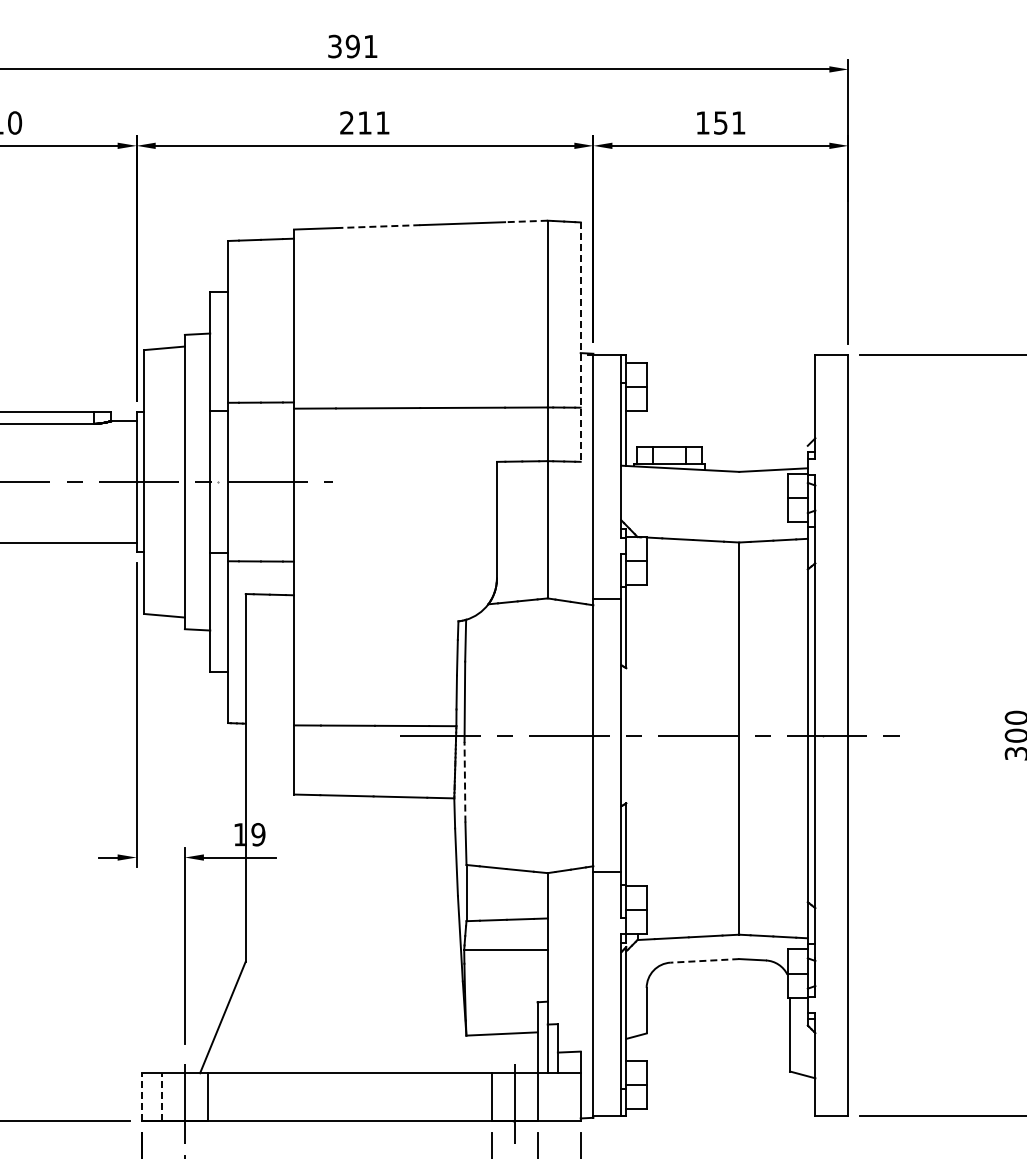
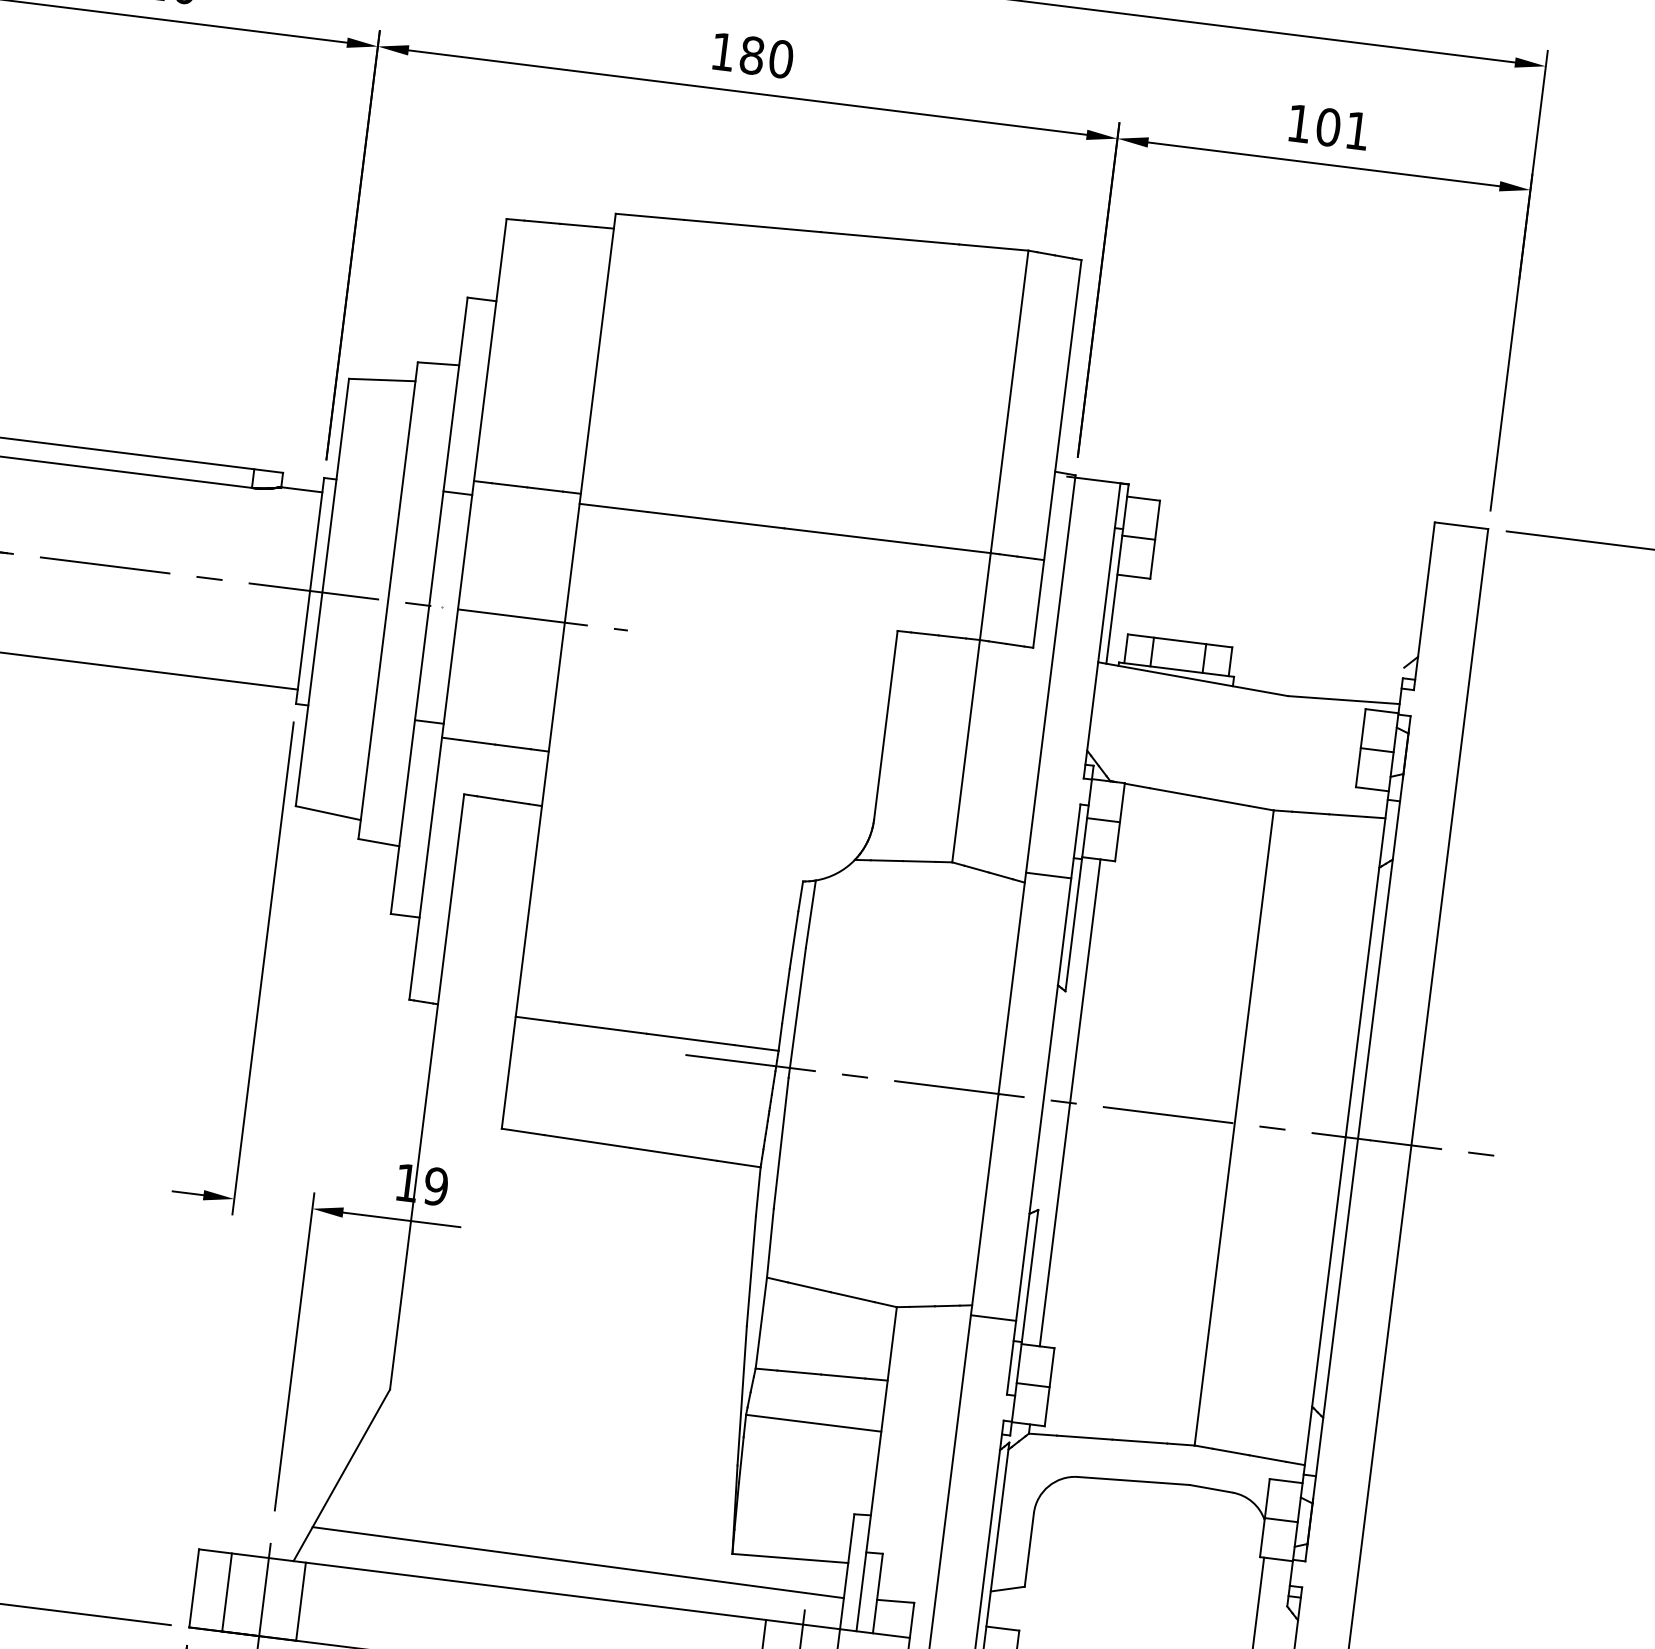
text: (364, 122) -> (751, 54), 211 -> 180
text: (720, 122) -> (1328, 126), 151 -> 101
line: (525, 221) -> (992, 247), dashed -> solid
line: (377, 226) -> (751, 225), dashed -> solid
line: (580, 342) -> (1056, 454), dashed -> solid
line: (637, 735) -> (1069, 1102), added
line: (464, 781) -> (780, 1142), dashed -> solid
line: (704, 960) -> (1133, 1480), dashed -> solid
line: (373, 1052) -> (578, 1562), added
line: (141, 1096) -> (193, 1586), dashed -> solid
line: (162, 1096) -> (227, 1591), dashed -> solid

